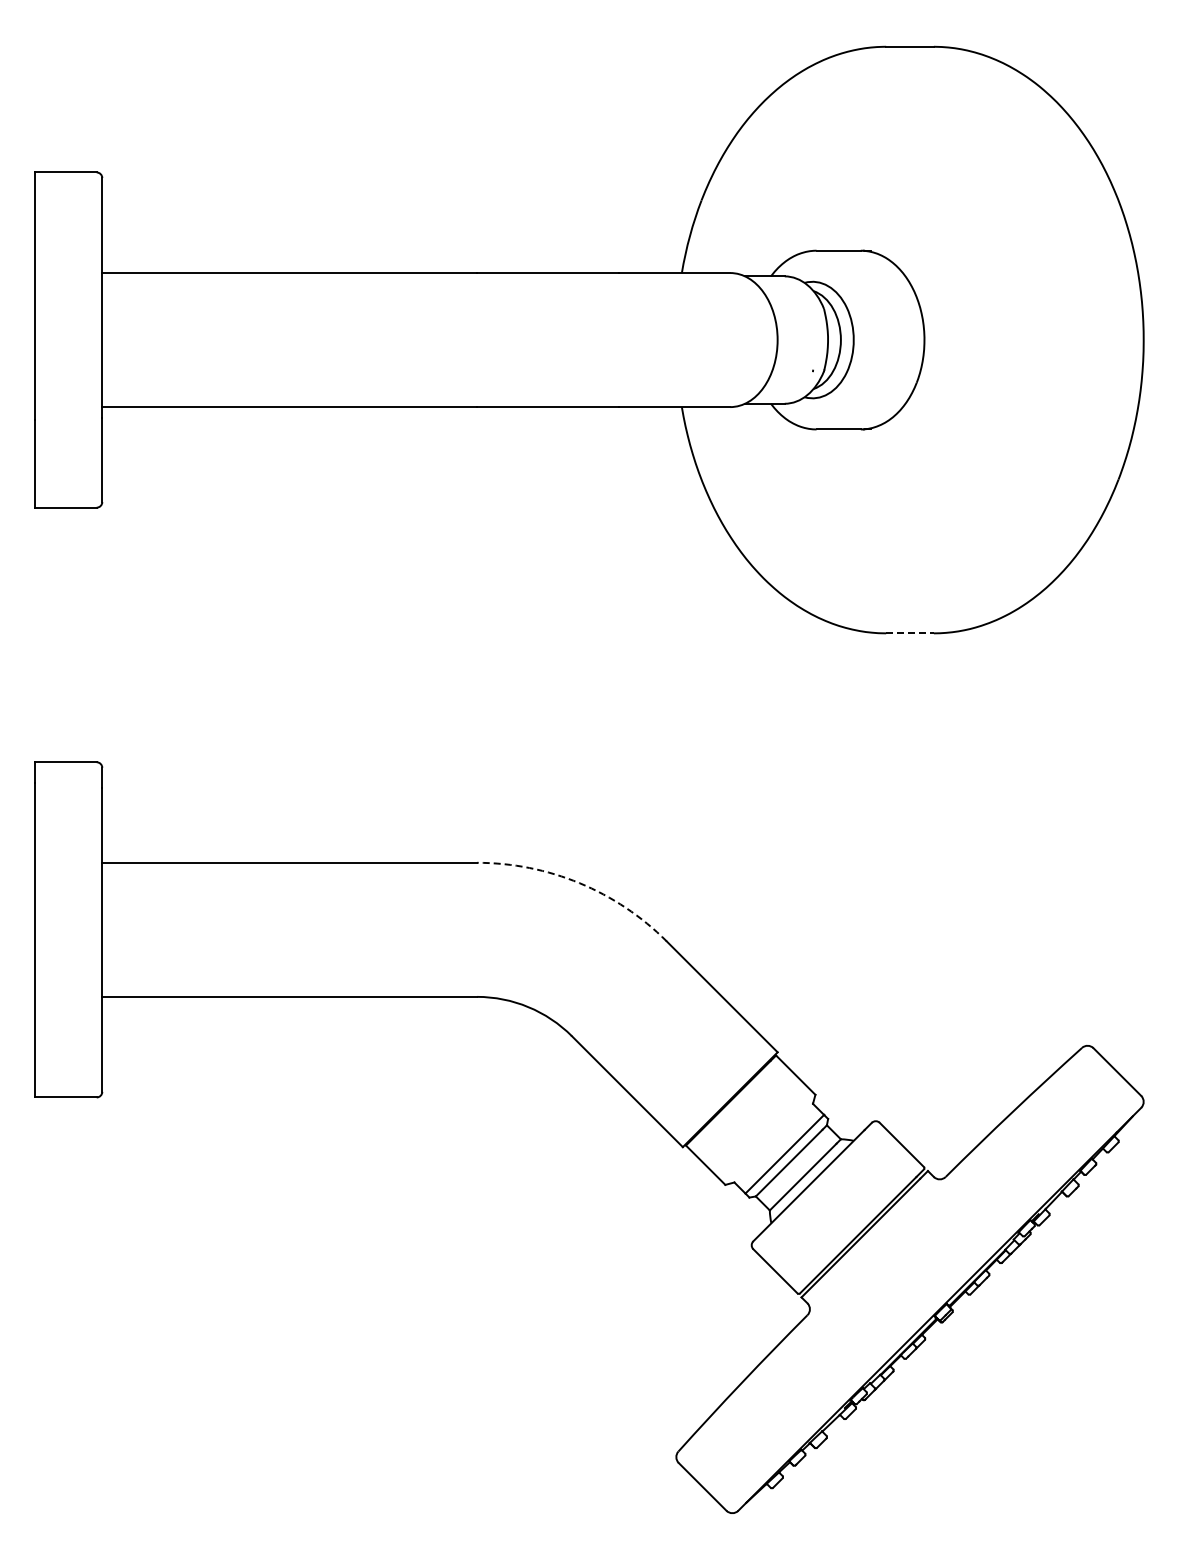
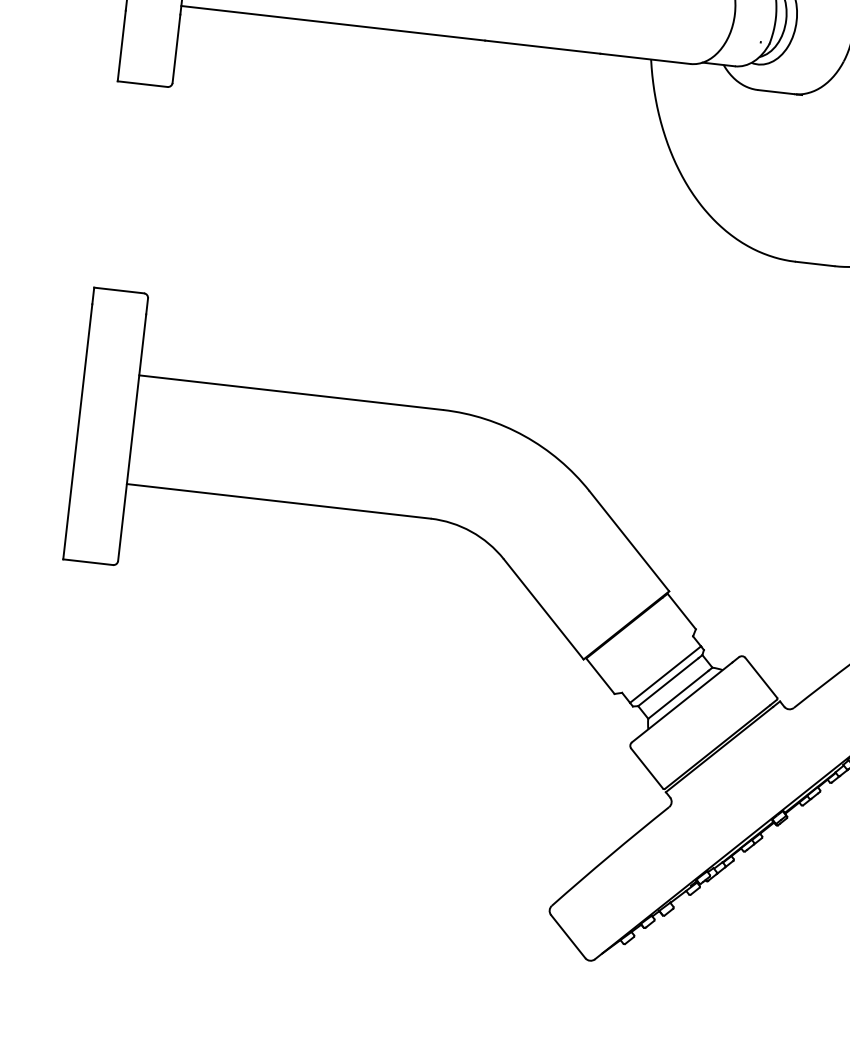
line: (910, 633) -> (815, 264), dashed -> solid
arc: (579, 883) -> (524, 436), dashed -> solid

